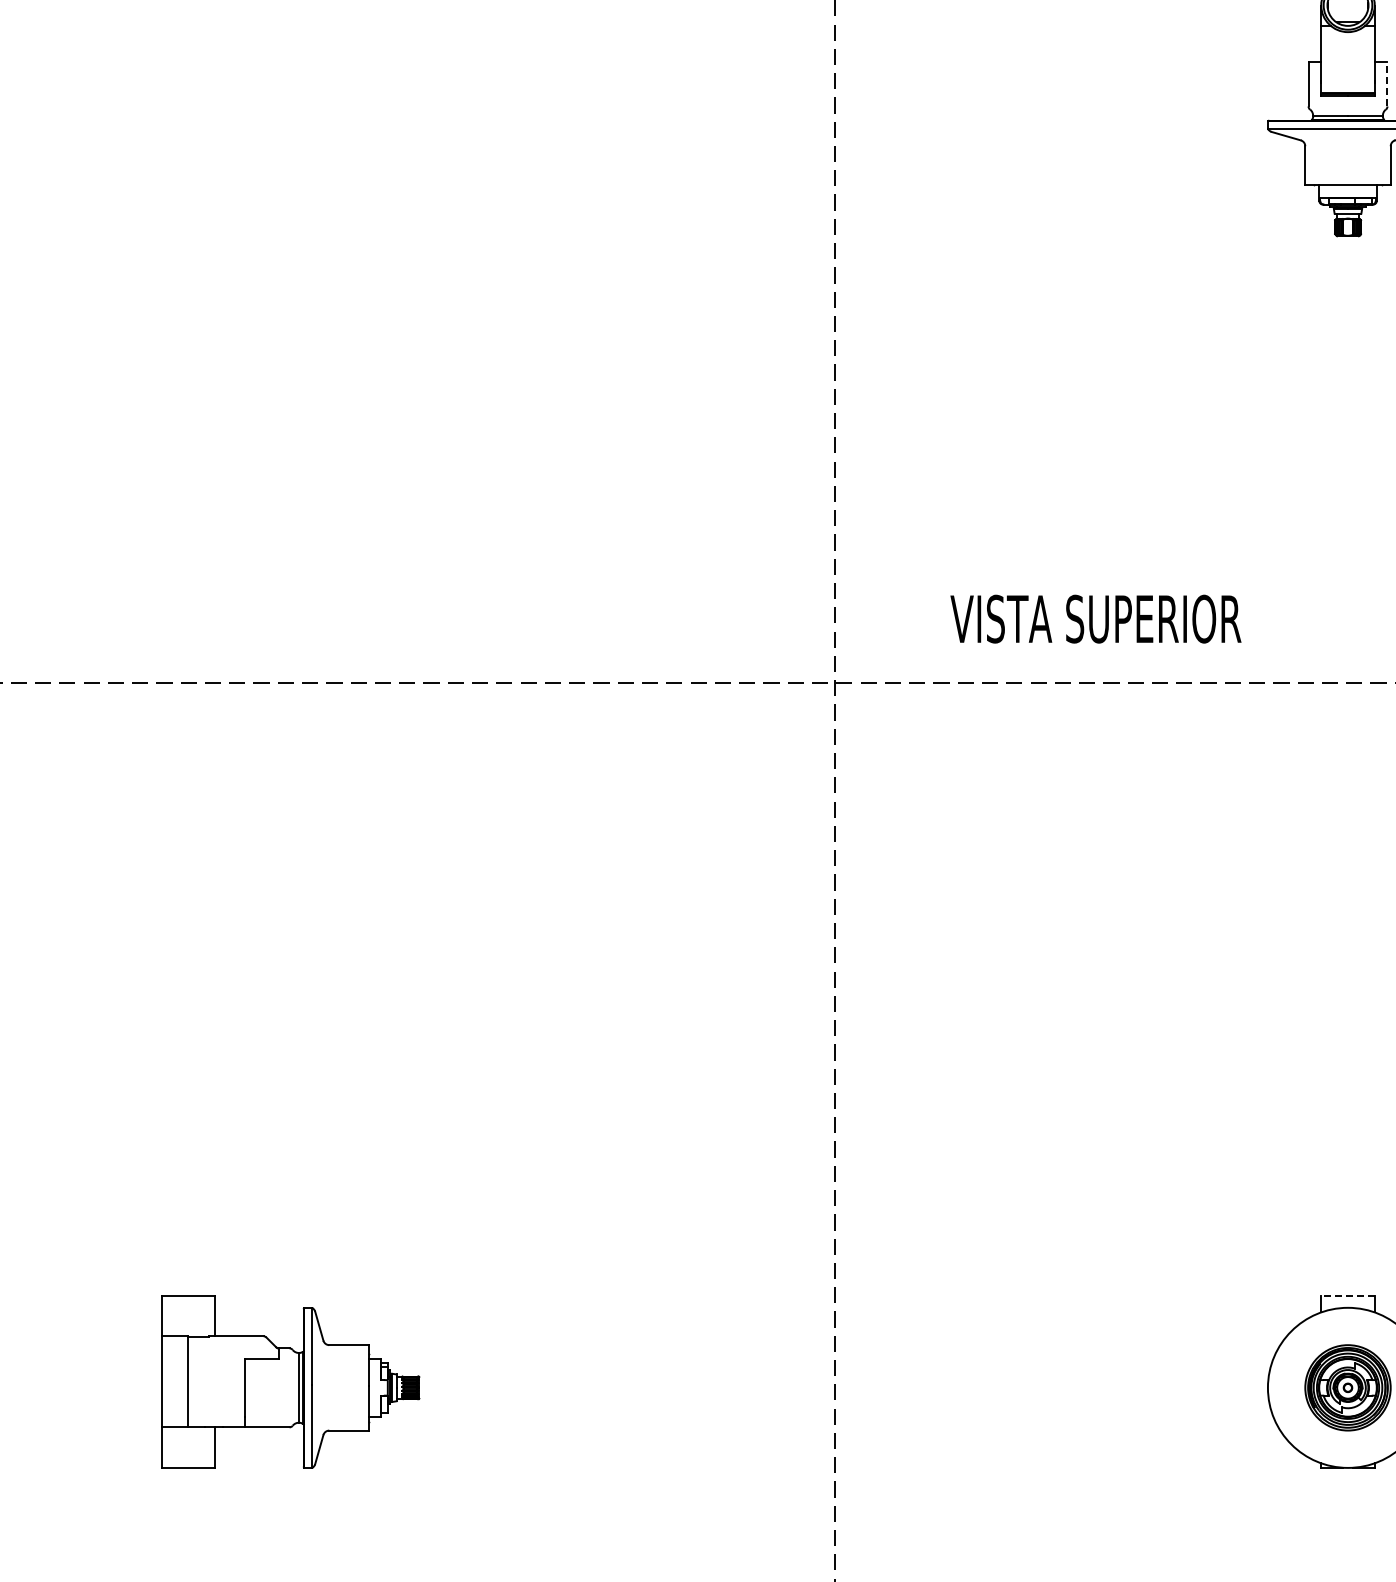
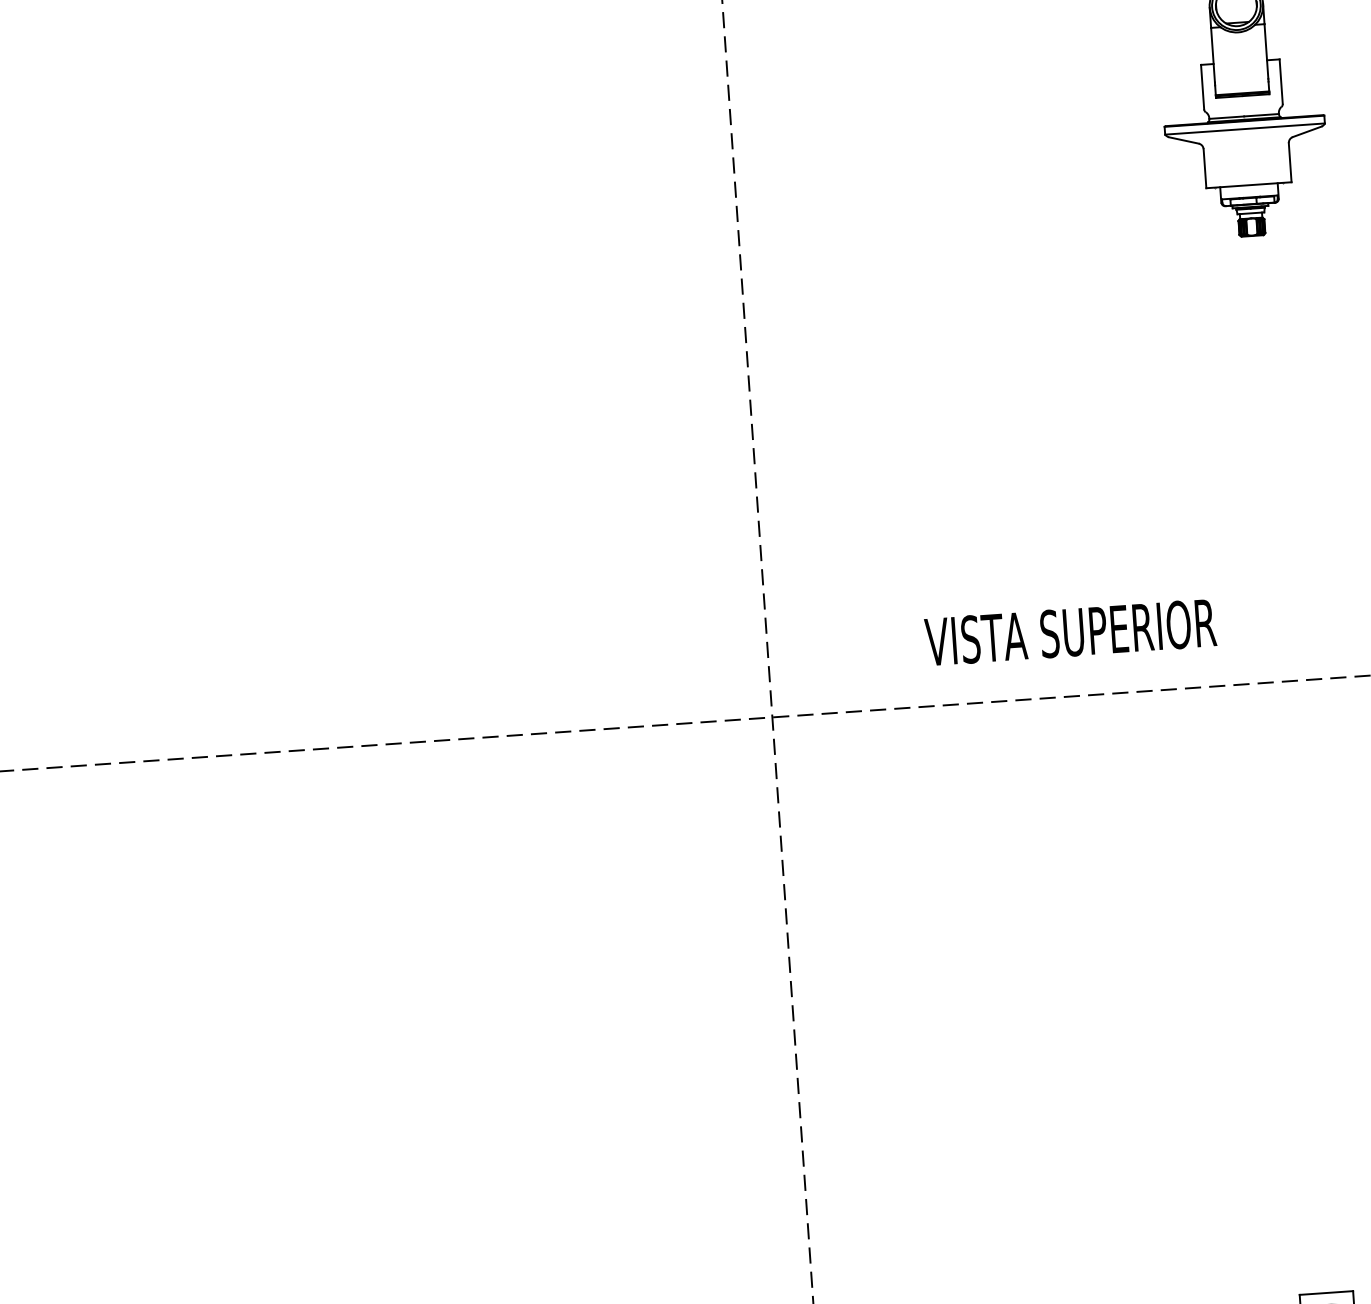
line: (1387, 83) -> (1281, 80), dashed -> solid
text: (1095, 618) -> (1070, 631), moved
line: (1348, 1295) -> (1326, 1292), dashed -> solid

